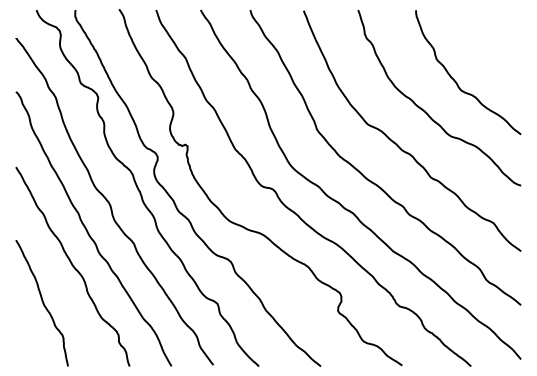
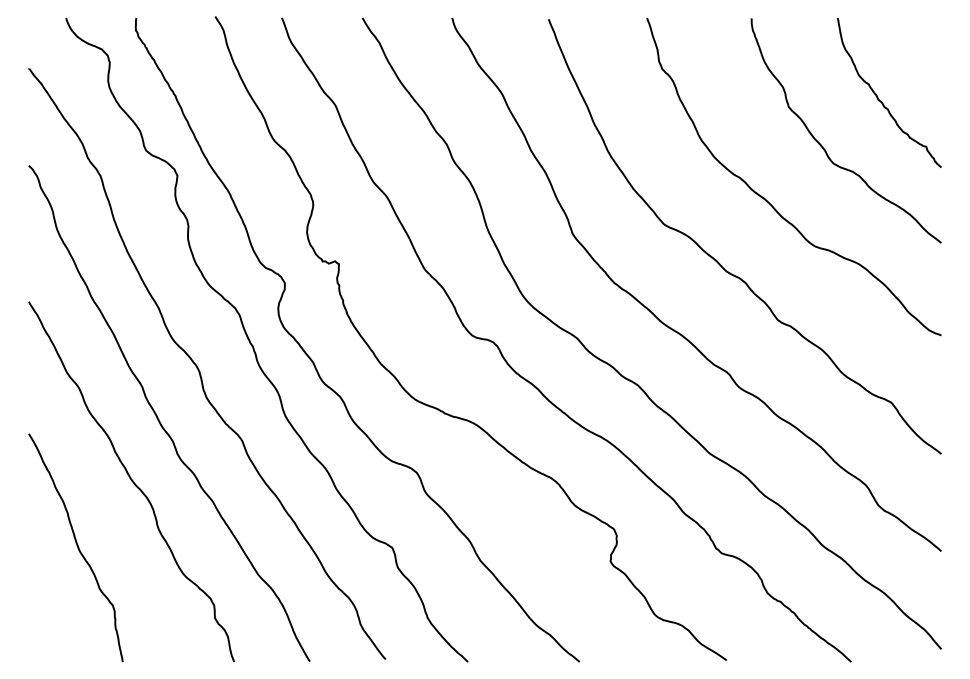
curve: (488, 55) -> (882, 100), added

